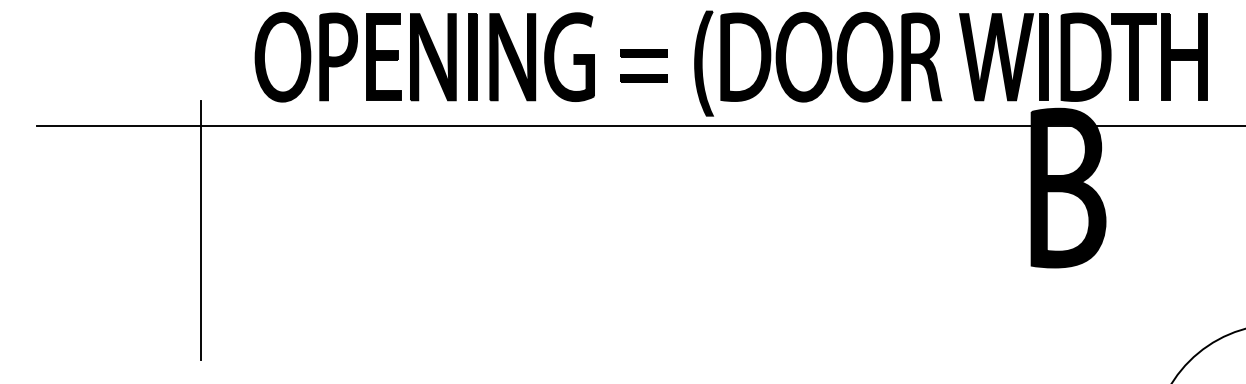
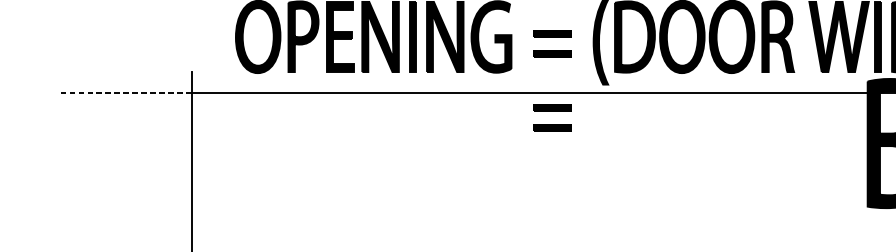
line: (119, 126) -> (125, 93), solid -> dashed
part: (643, 148) -> (551, 111), added

